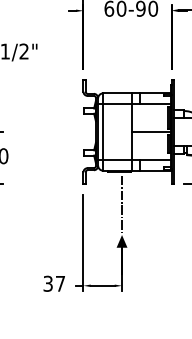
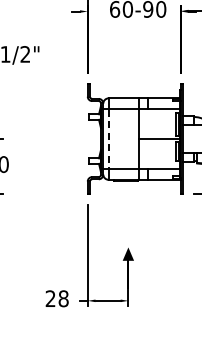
line: (103, 132) -> (108, 139), solid -> dashed
line: (122, 204) -> (128, 215), removed
text: (54, 283) -> (57, 298), 37 -> 28

